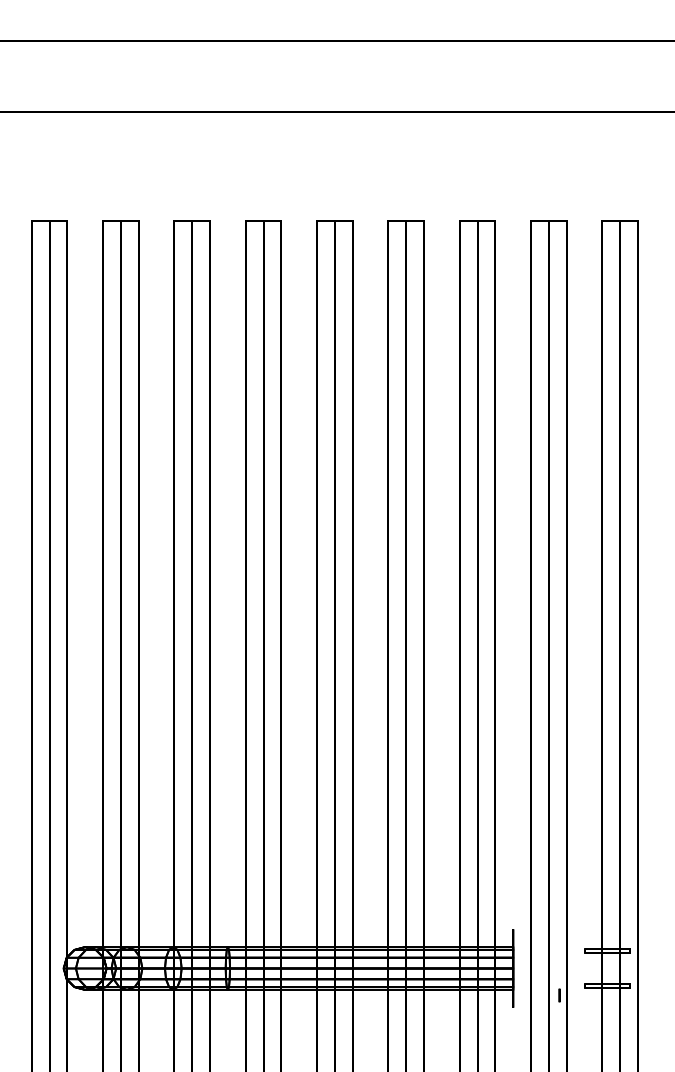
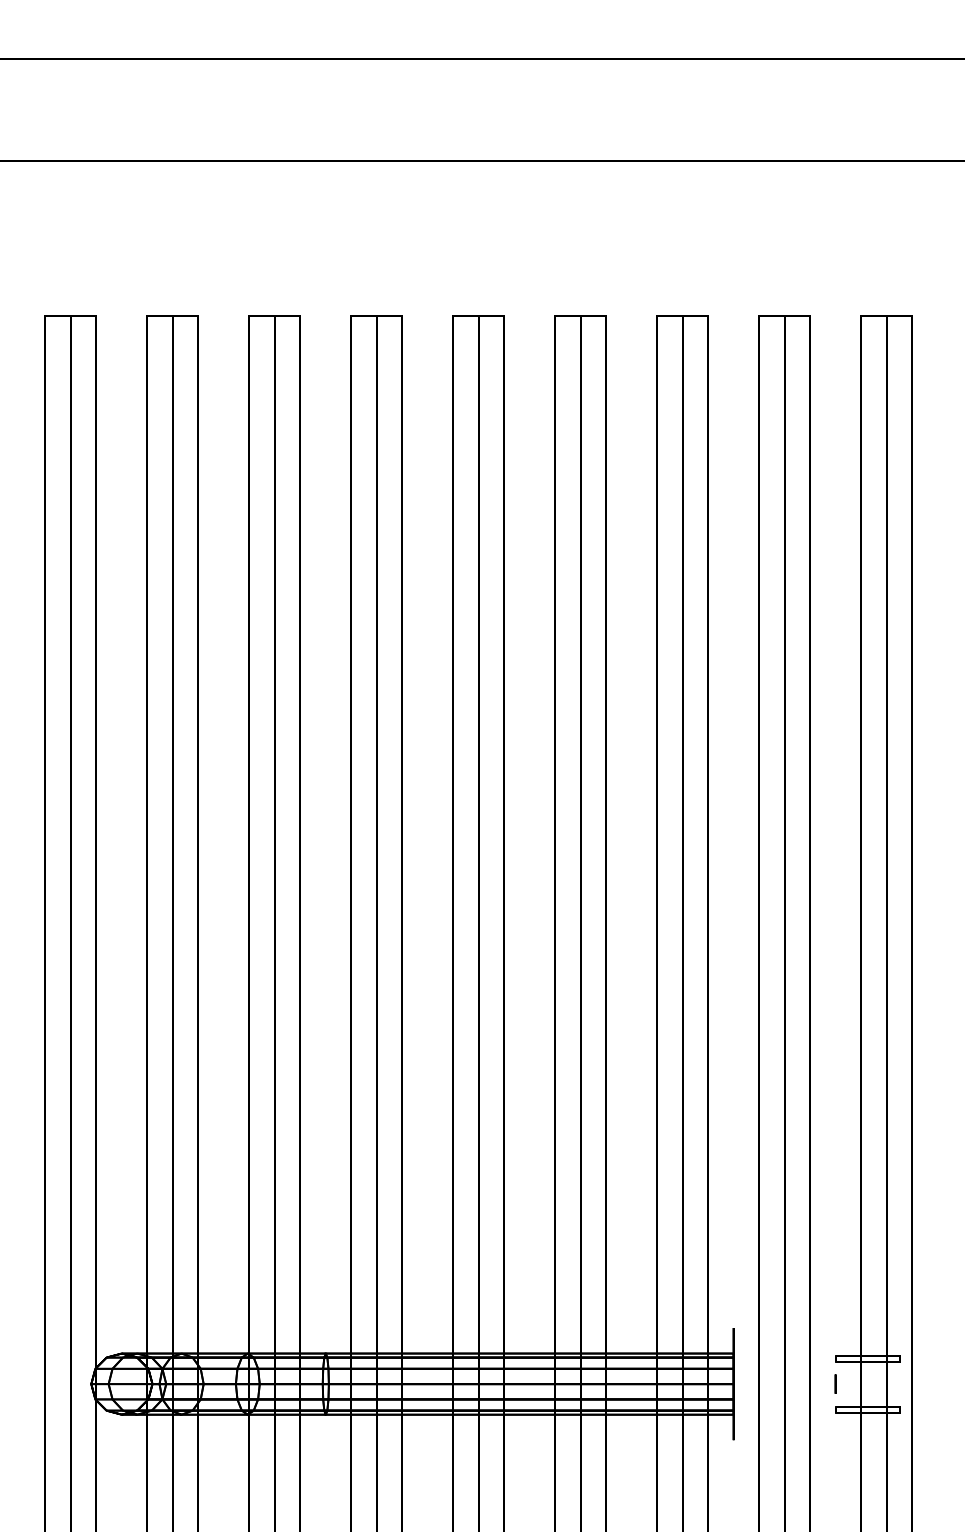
circle: (559, 995) -> (835, 1384), moved

